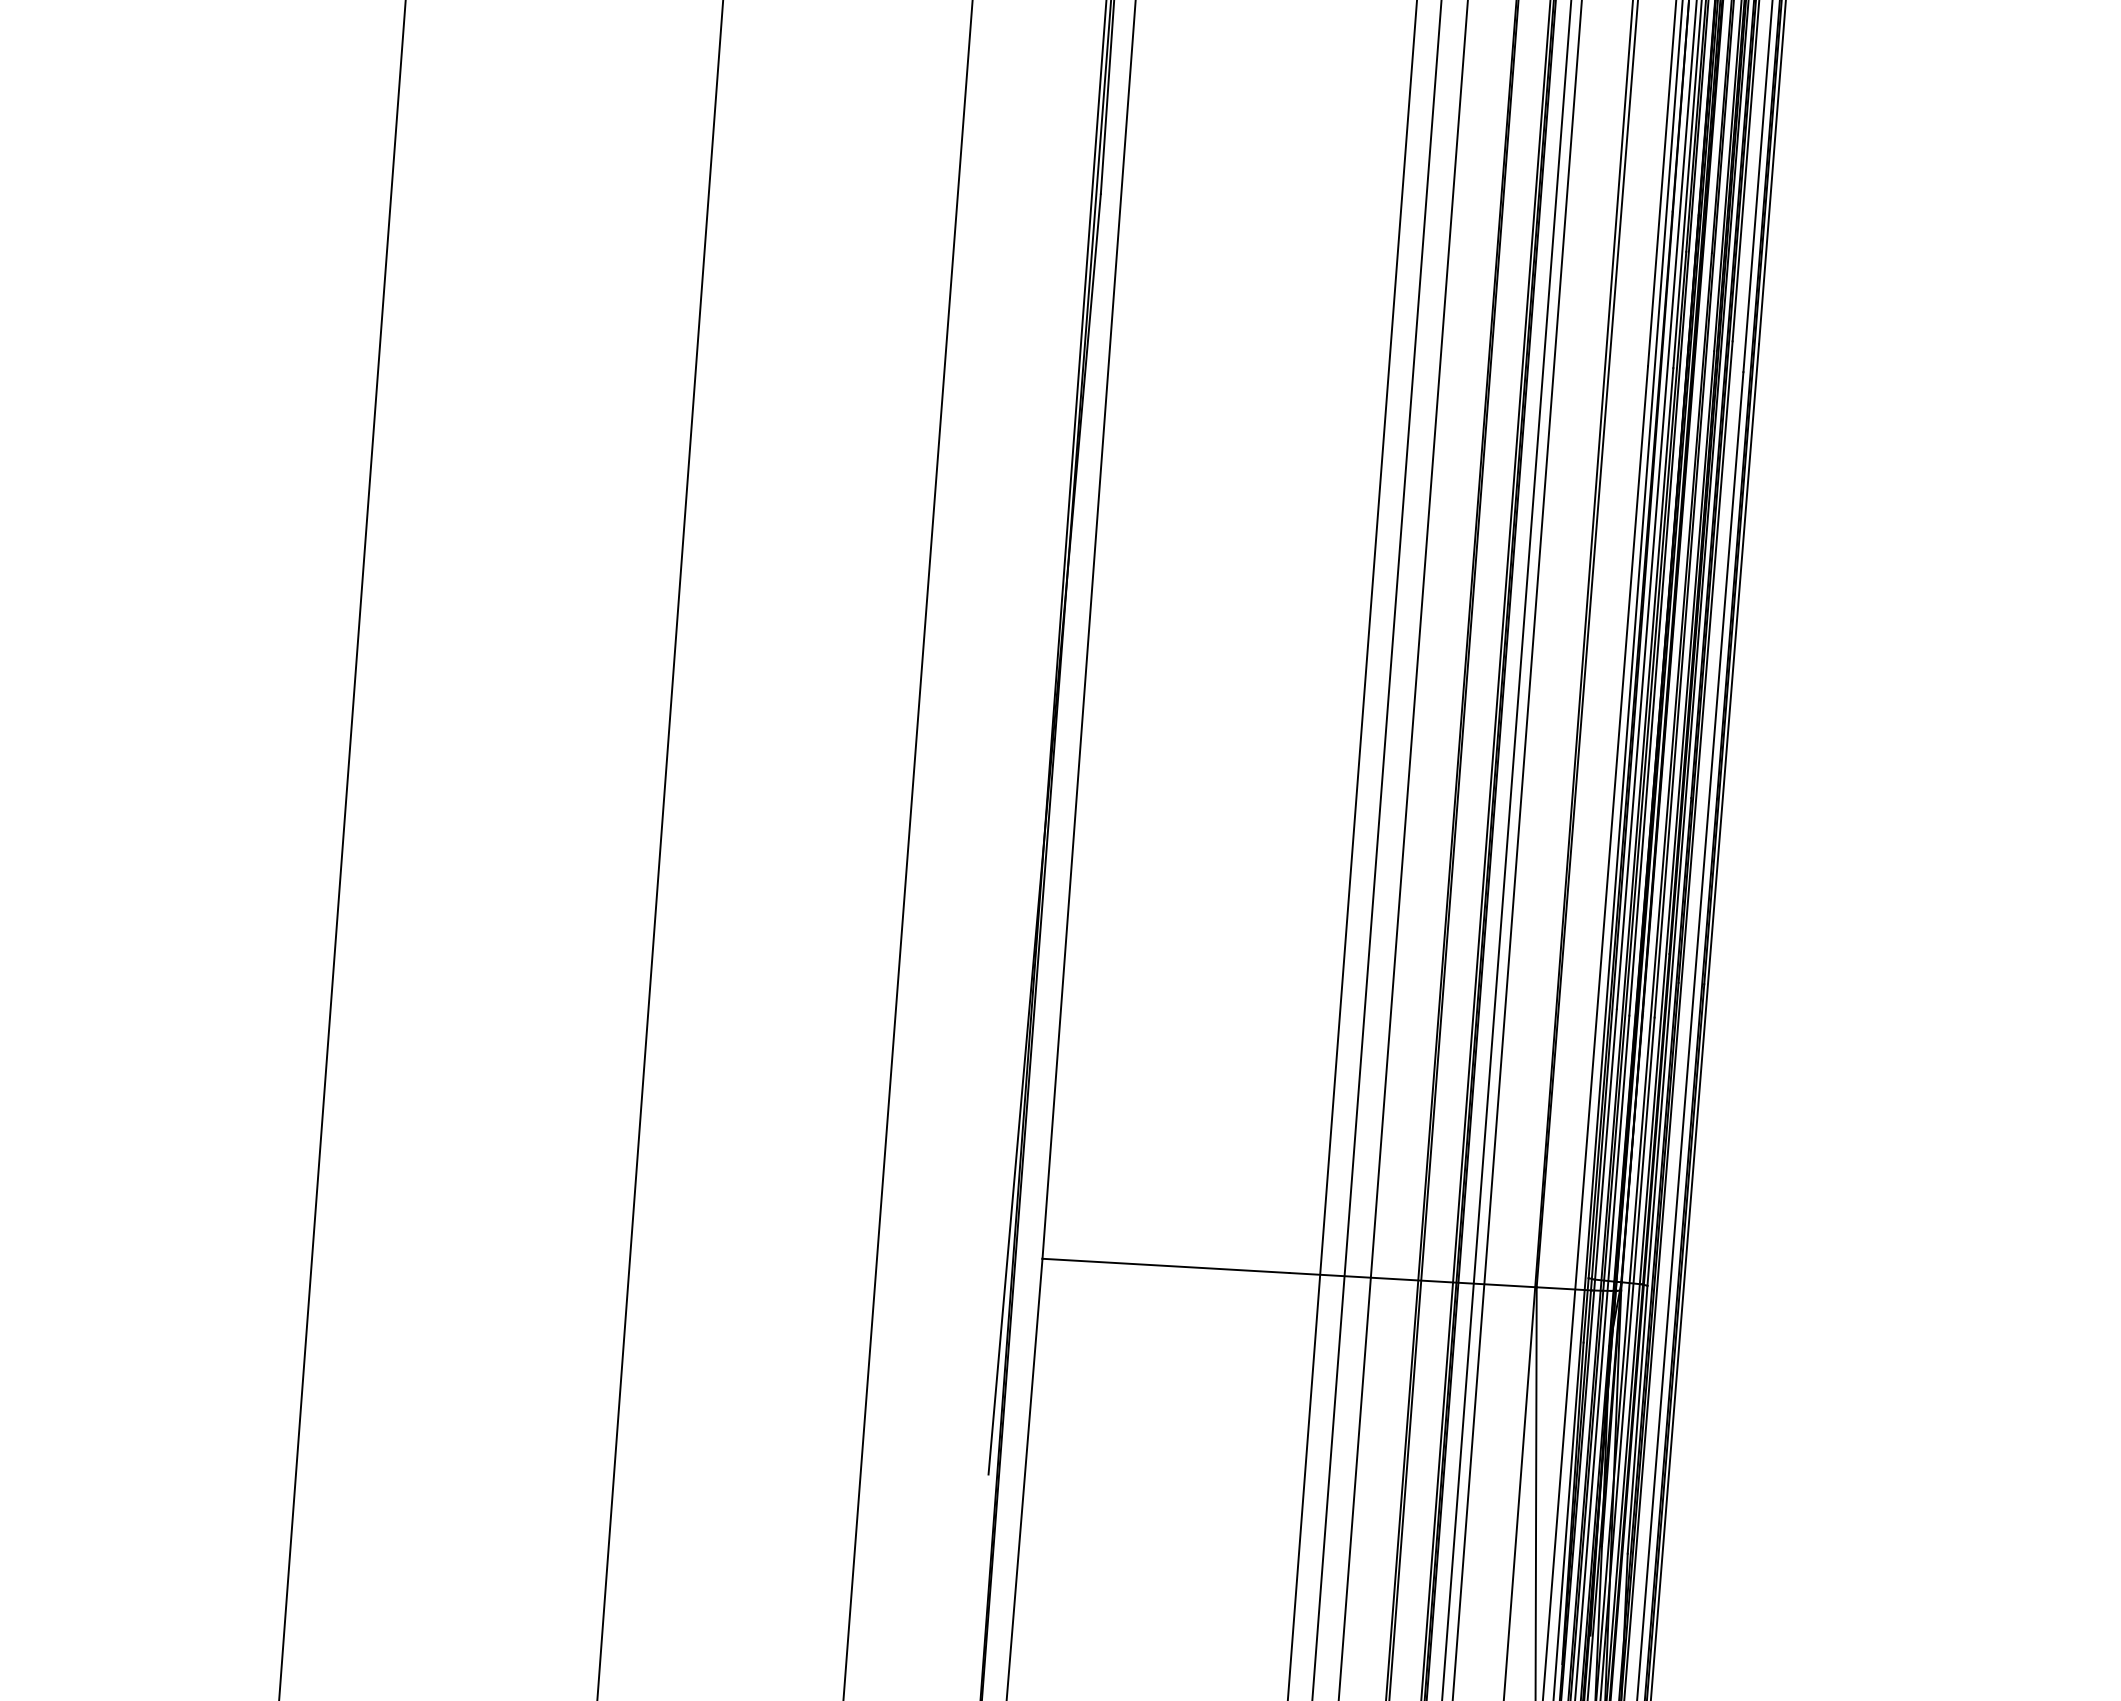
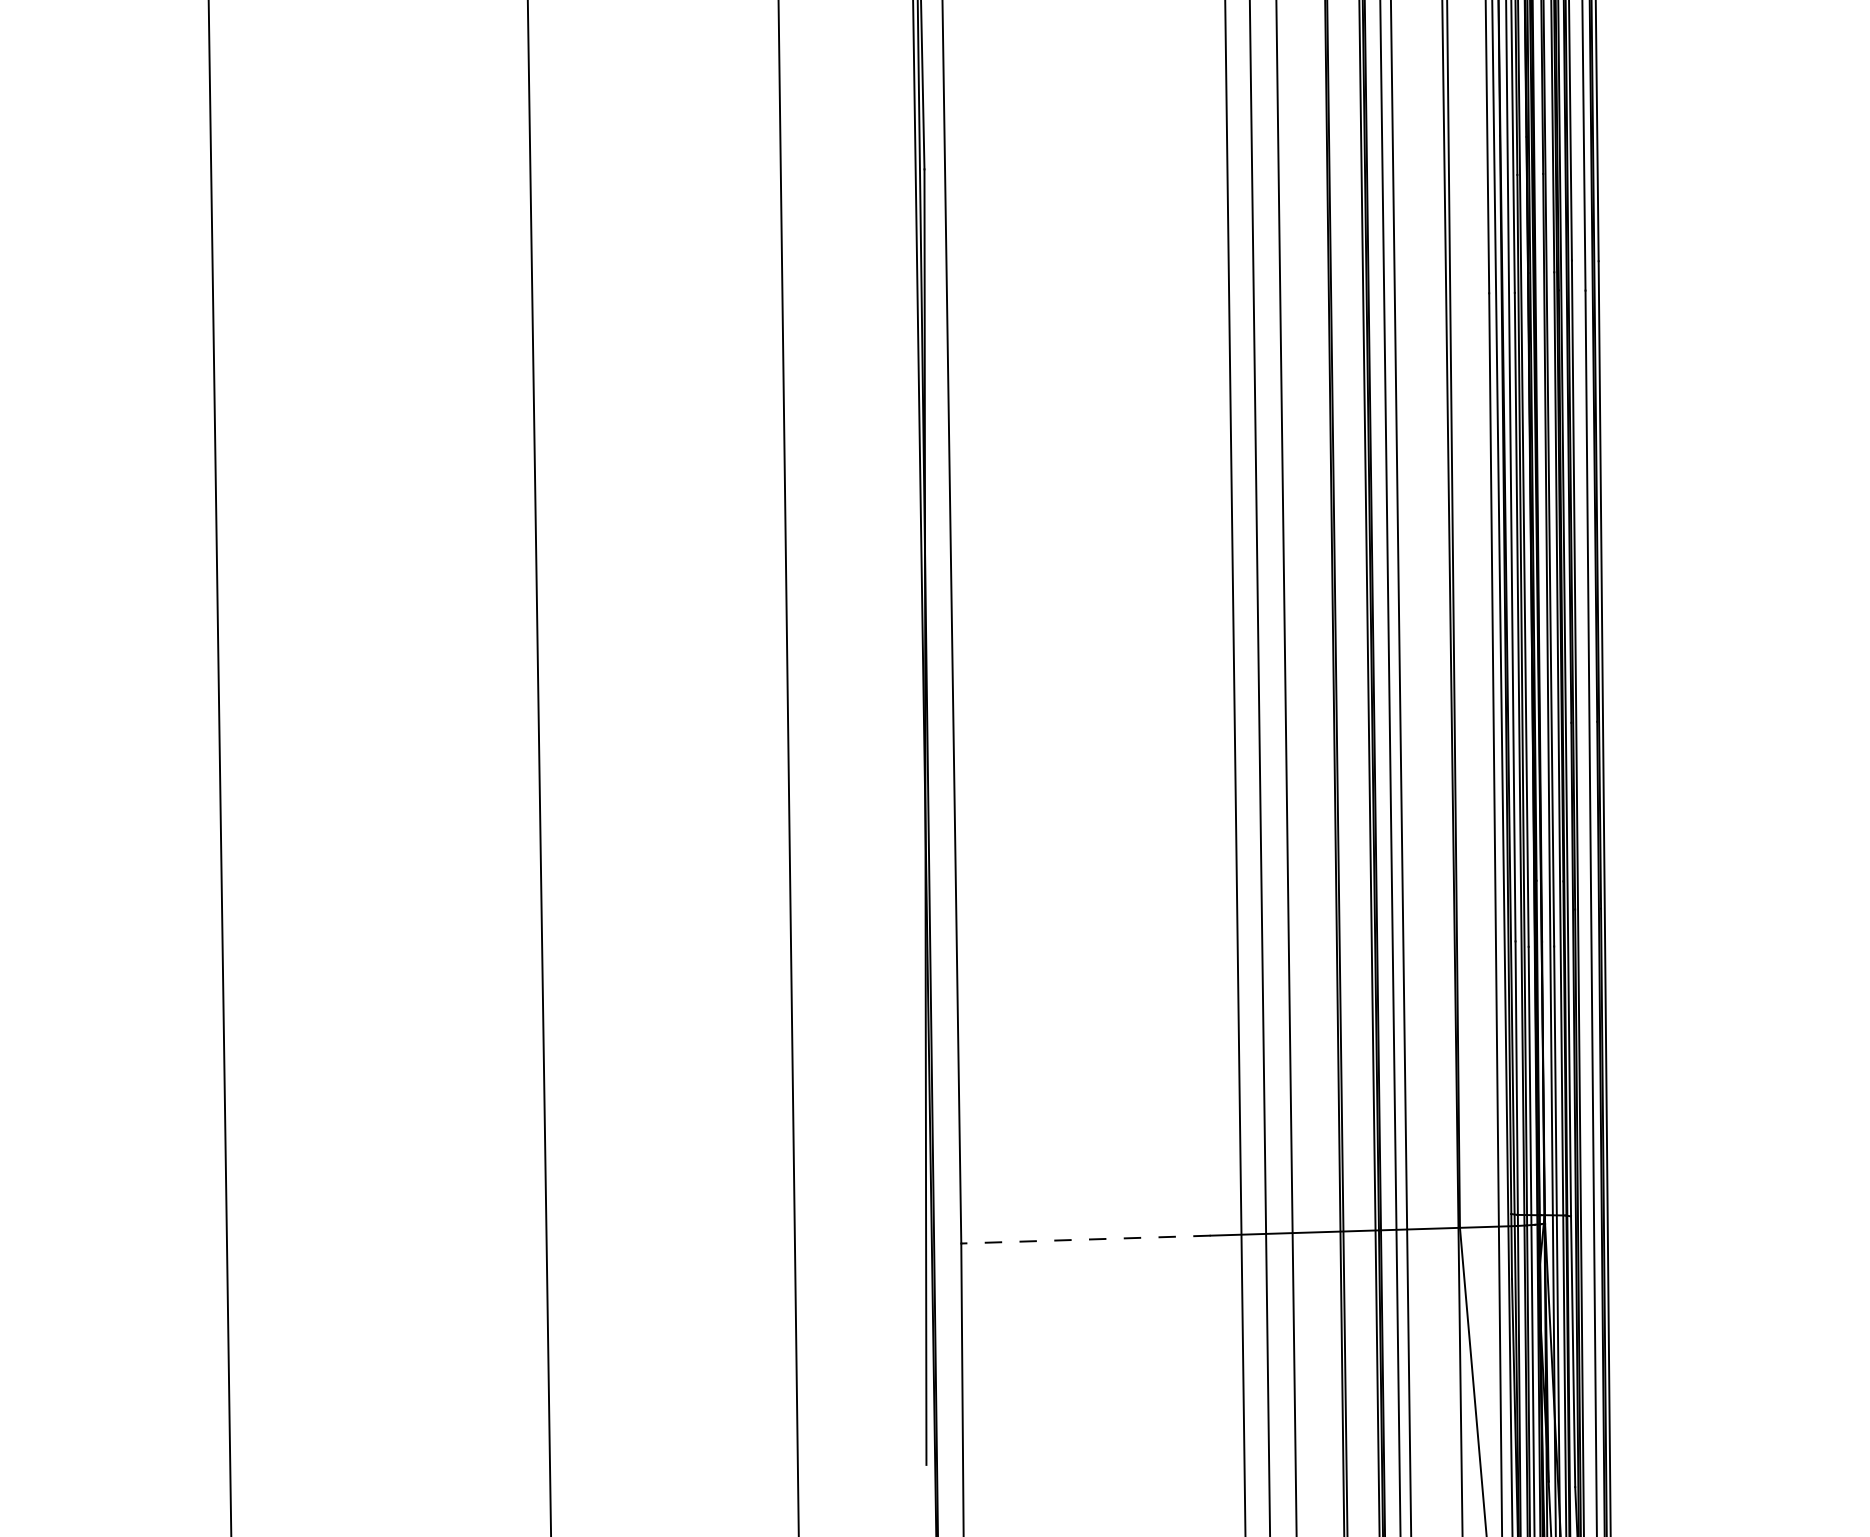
line: (1166, 1265) -> (1086, 1239), solid -> dashed

